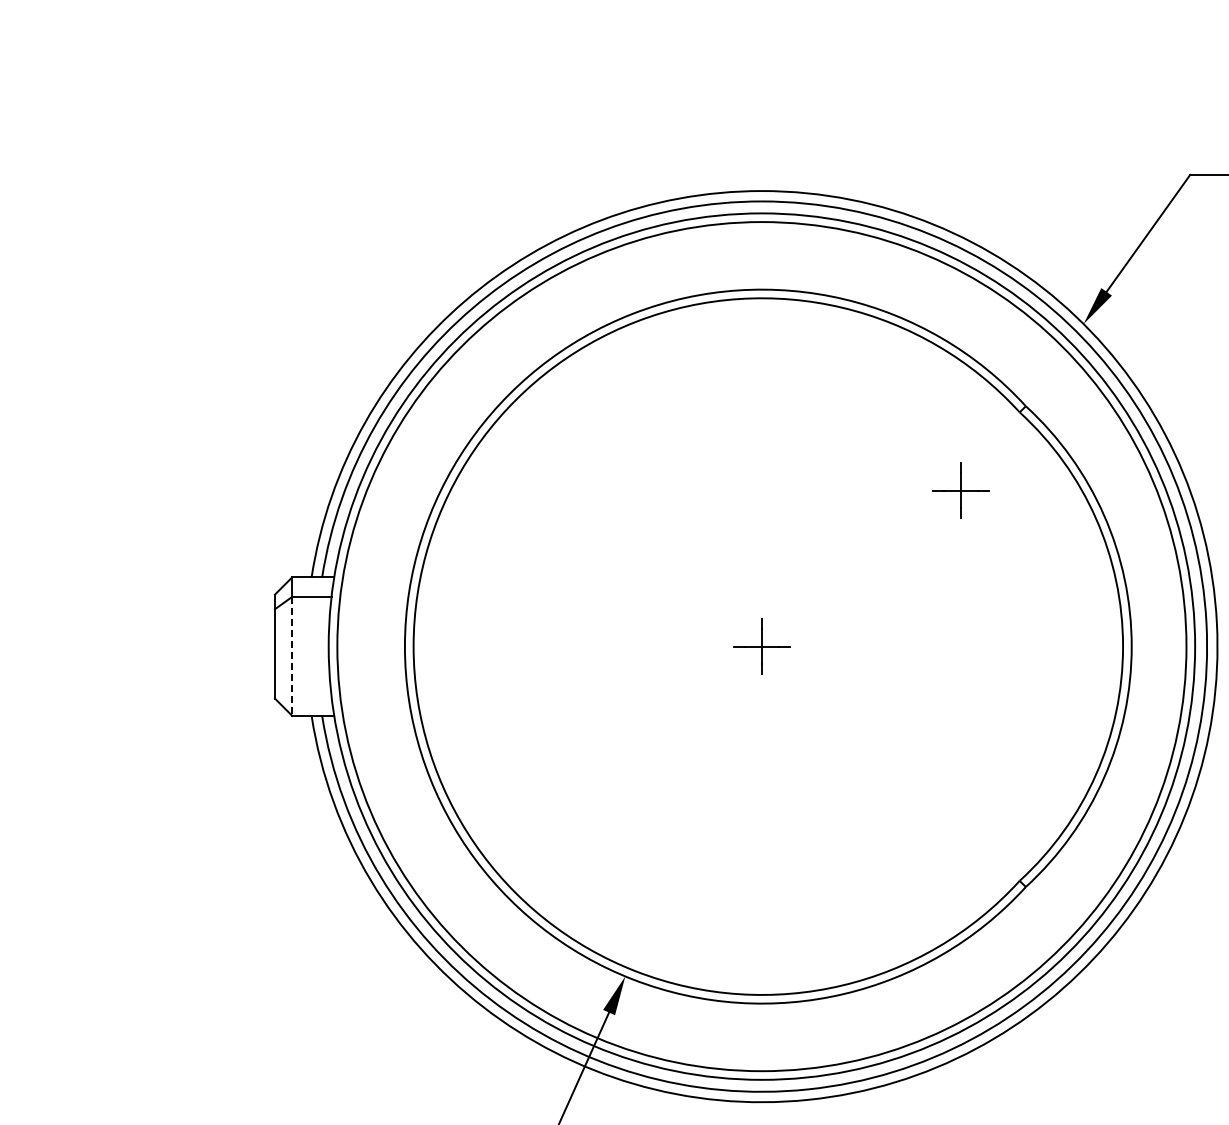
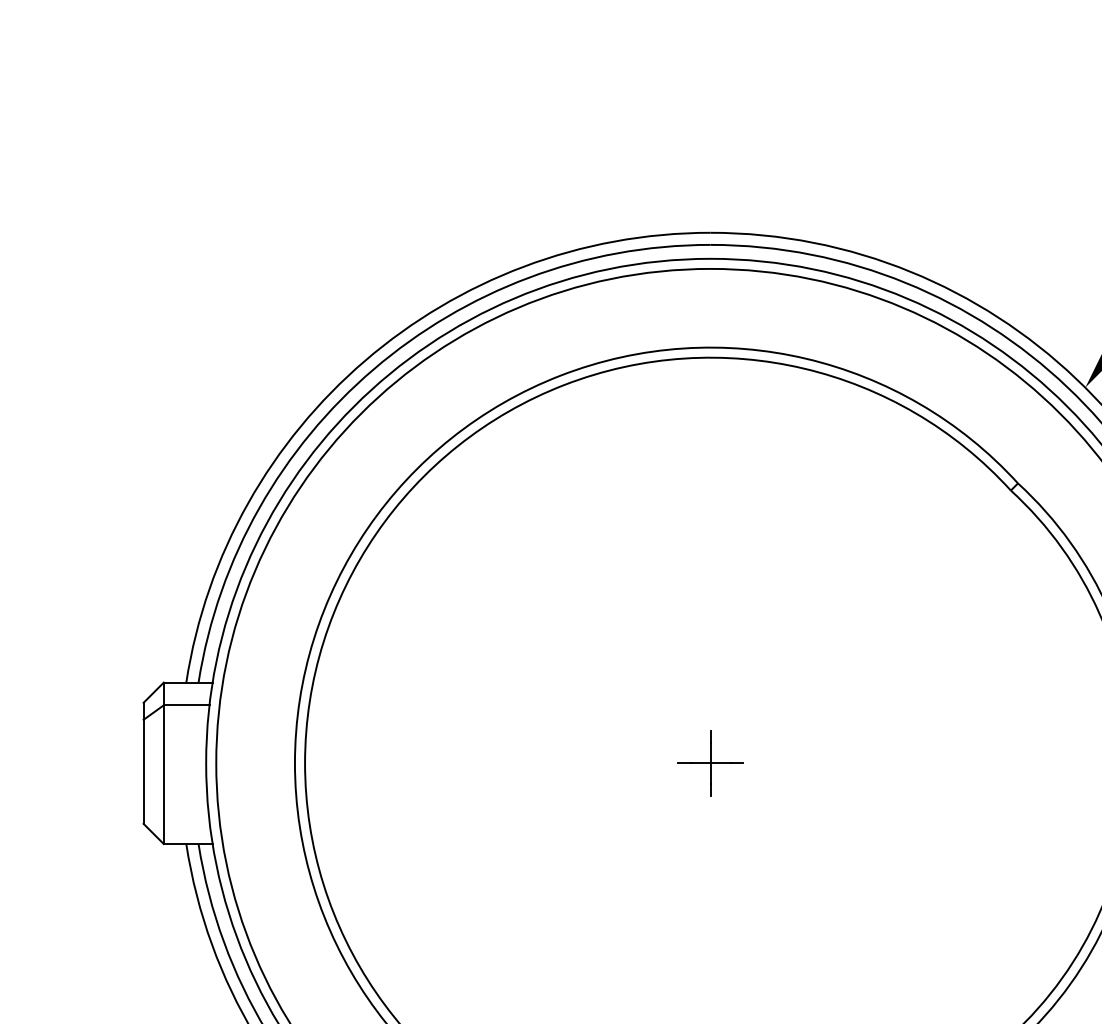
part: (960, 490) -> (941, 581), removed
line: (292, 656) -> (164, 774), dashed -> solid

